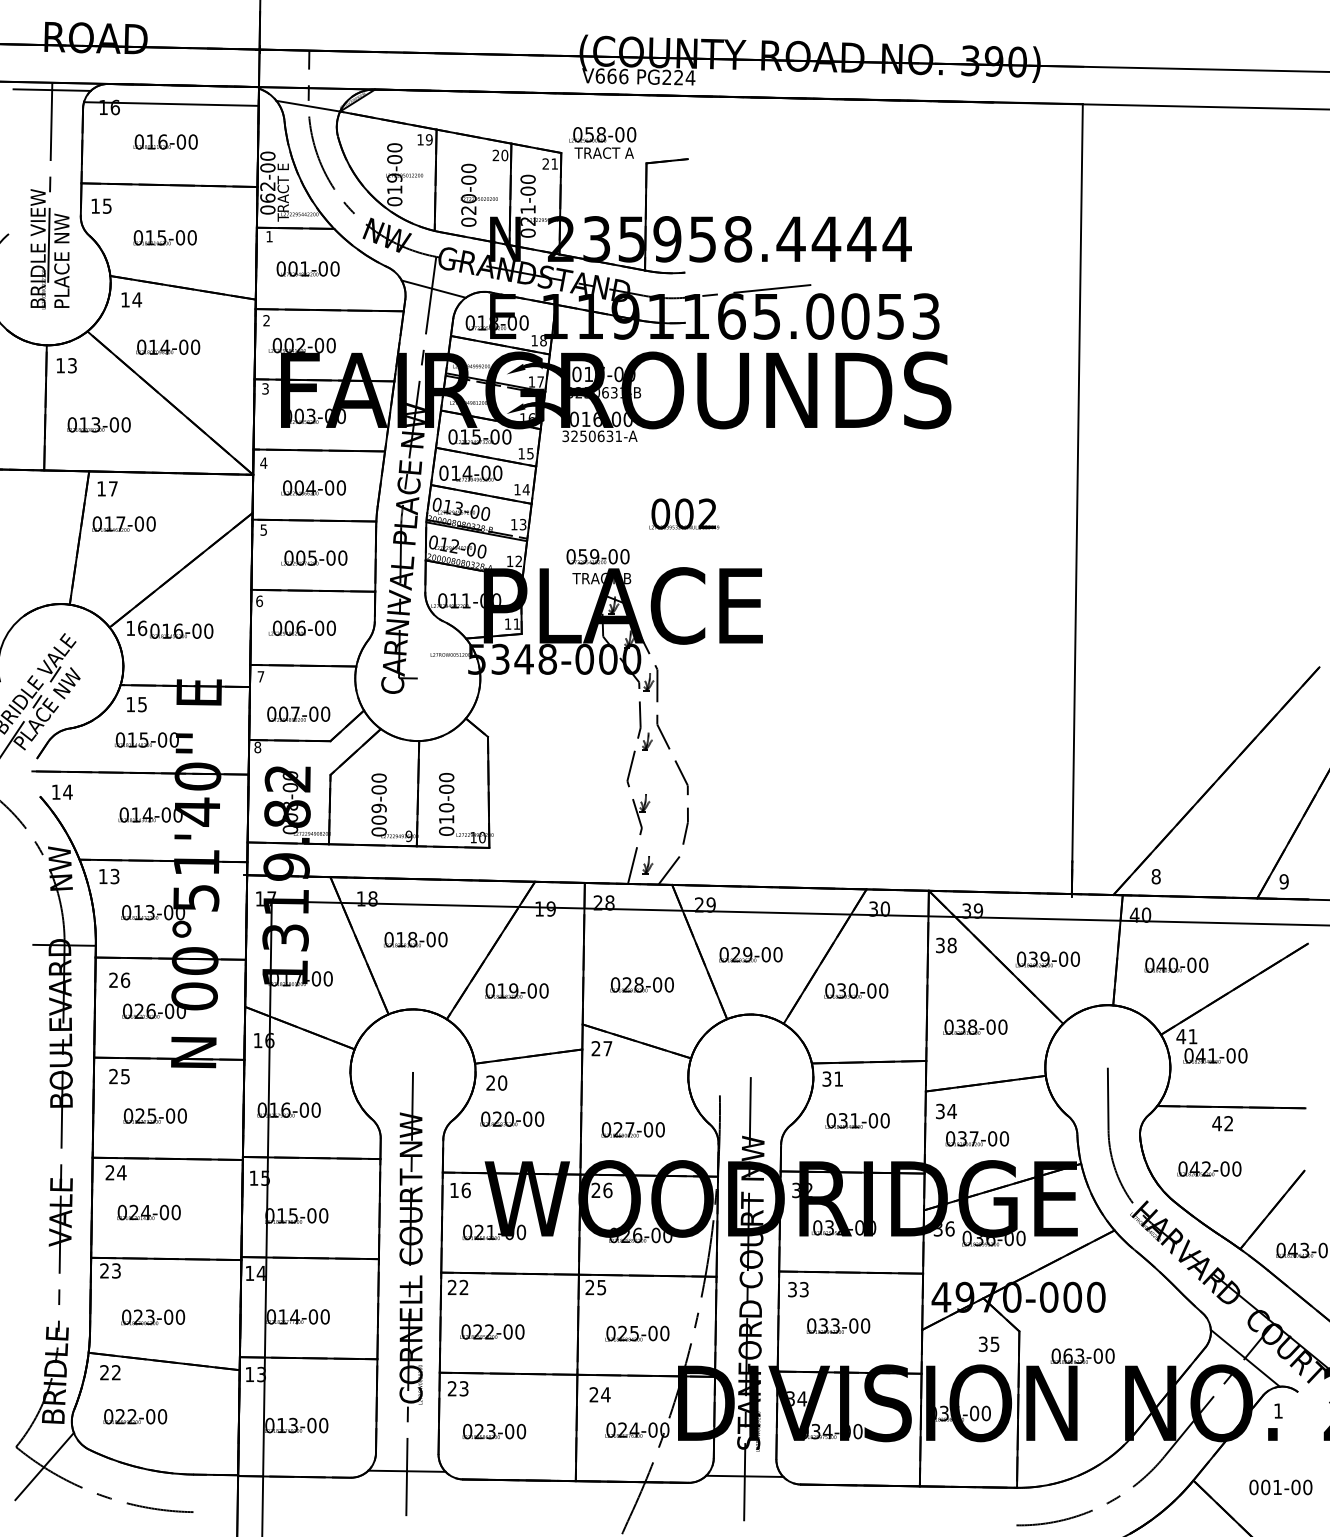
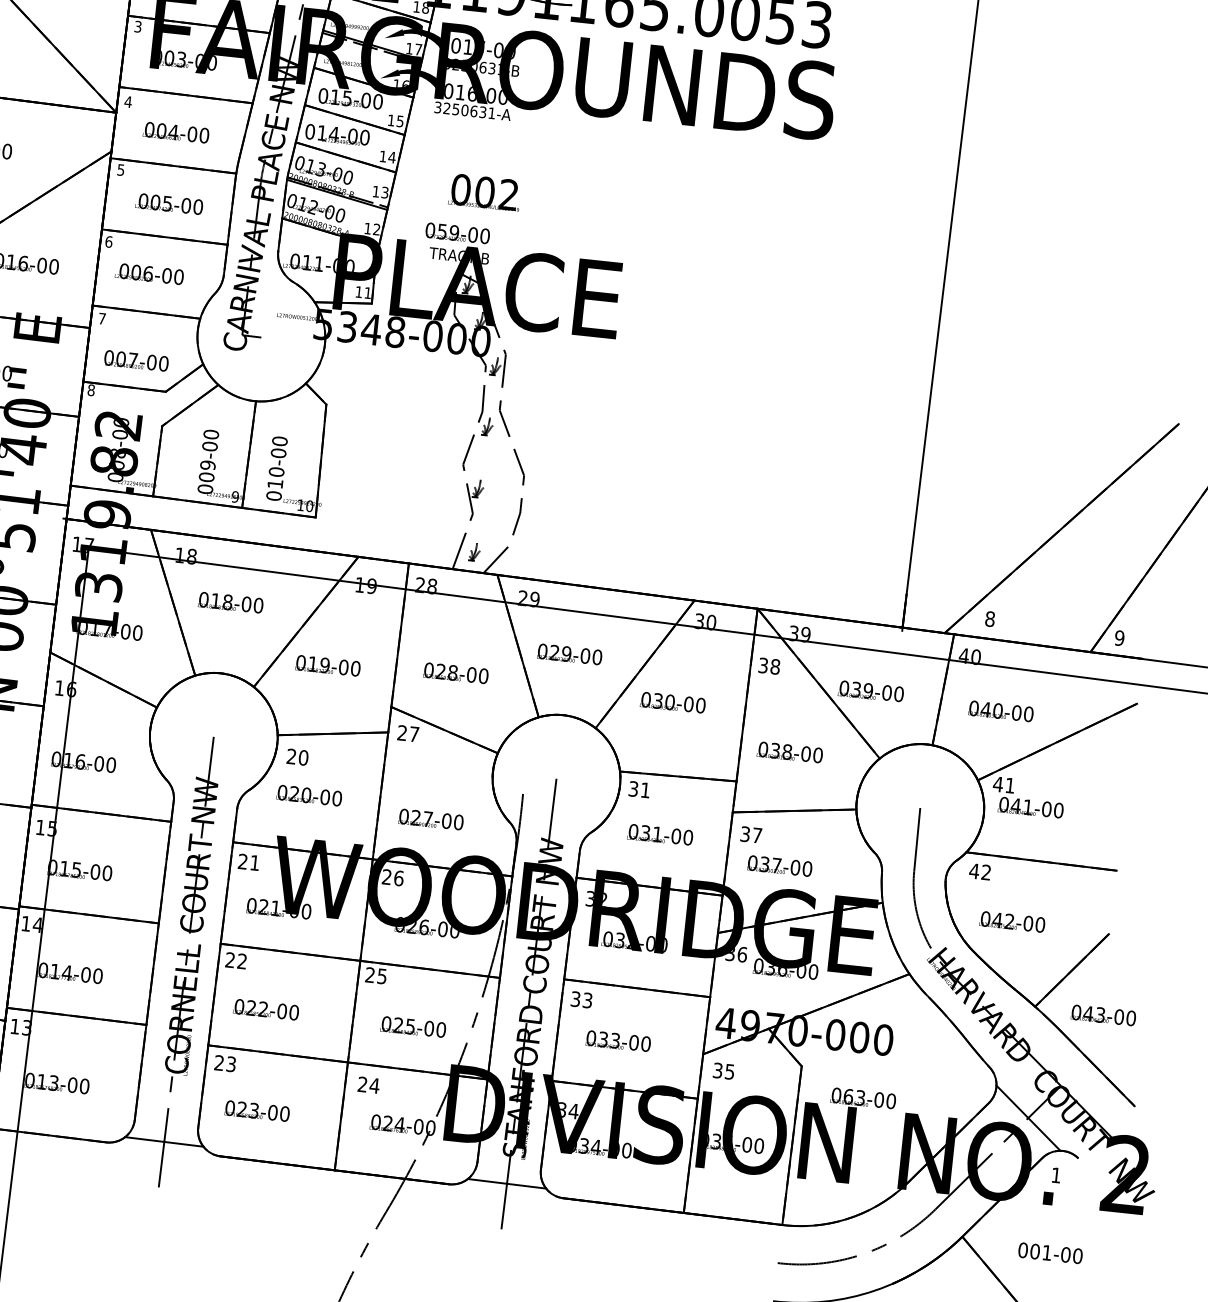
text: (684, 513) -> (485, 191), moved
text: (951, 1111) -> (756, 835), 34 -> 37
text: (1222, 1123) -> (979, 871), moved
text: (460, 1190) -> (249, 862), 16 -> 21
text: (988, 1343) -> (723, 1070), moved

